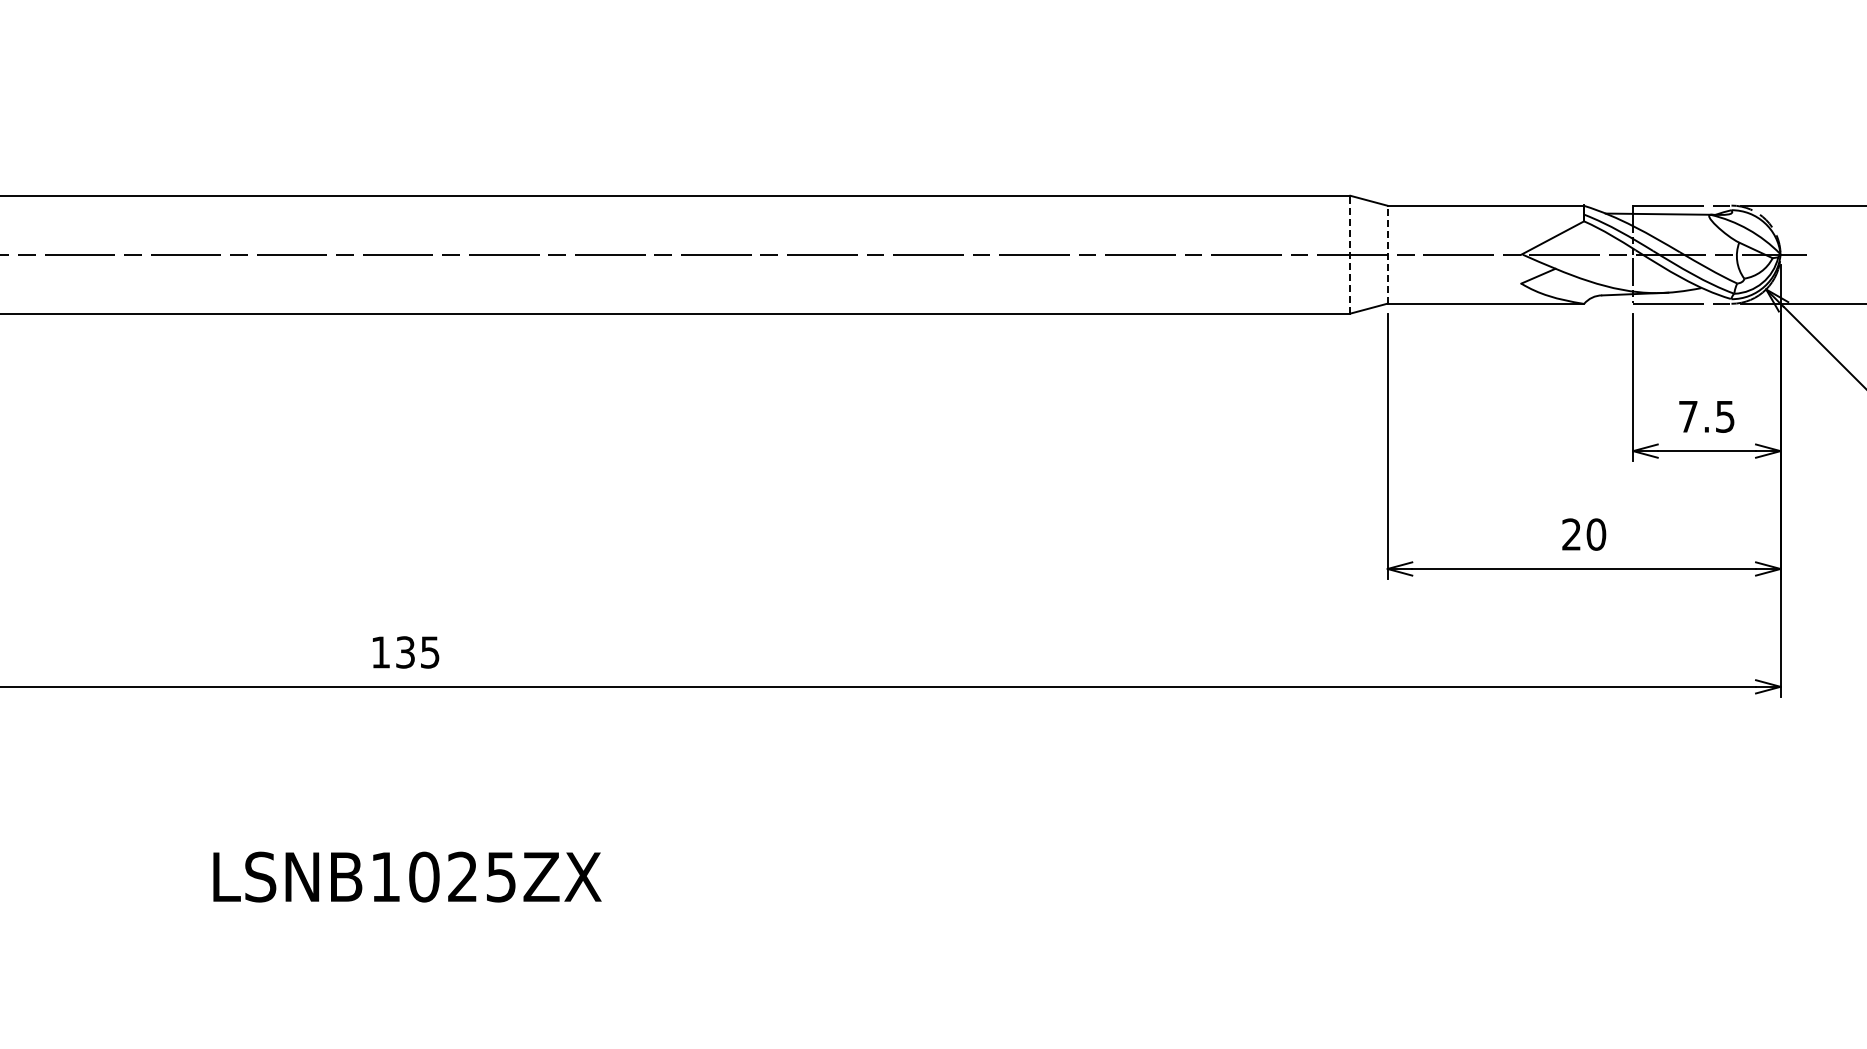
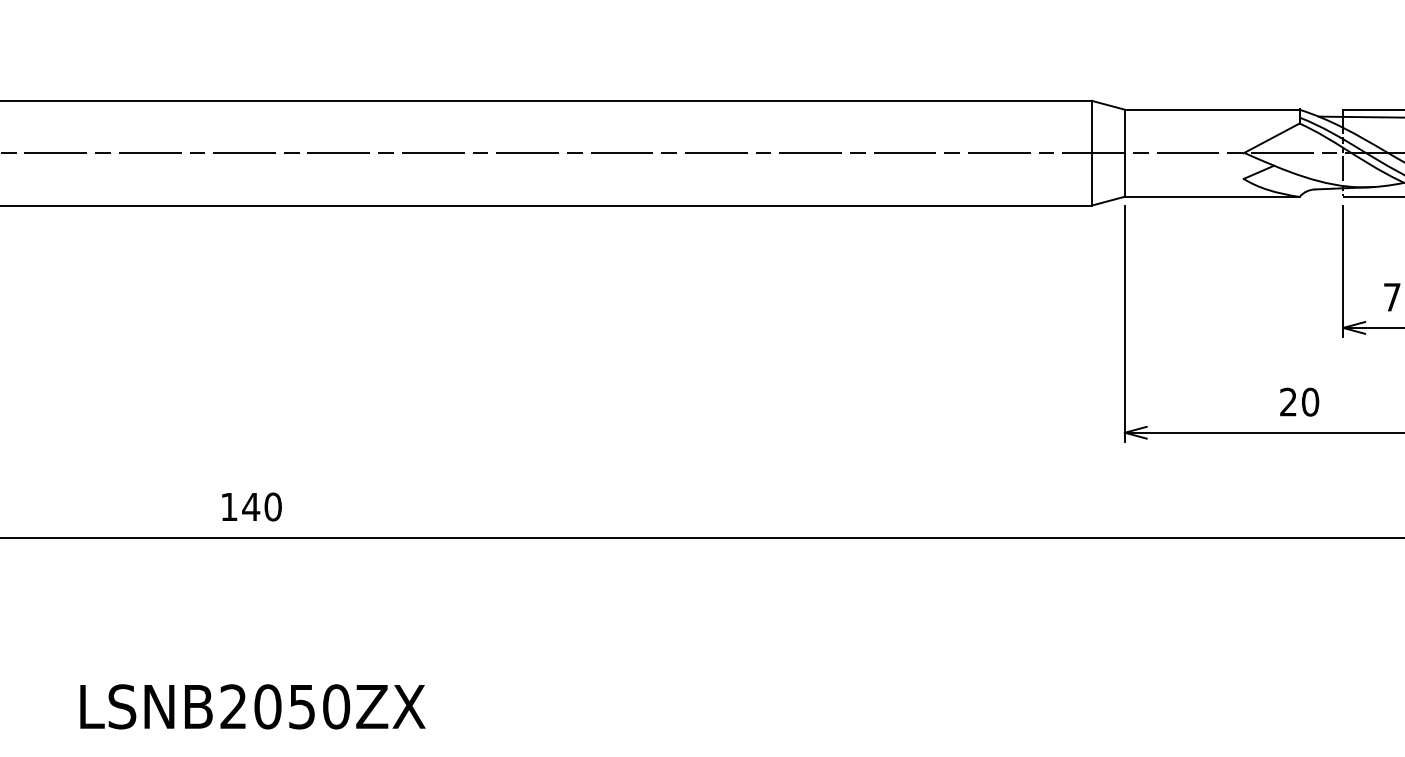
line: (1350, 254) -> (1091, 153), dashed -> solid
line: (1387, 254) -> (1124, 153), dashed -> solid
text: (417, 652) -> (261, 507), 135 -> 140
text: (443, 876) -> (284, 706), LSNB1025ZX -> LSNB2050ZX

